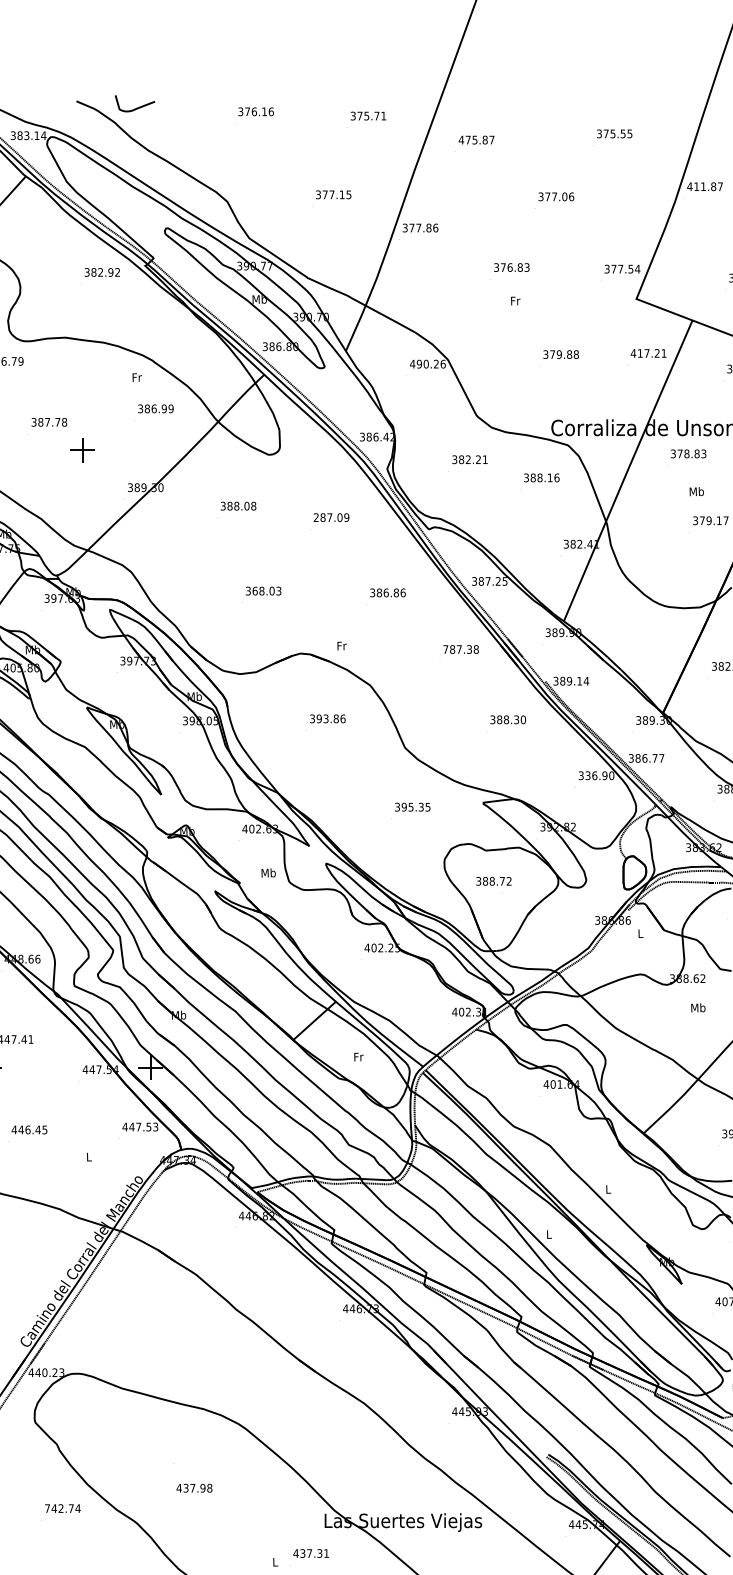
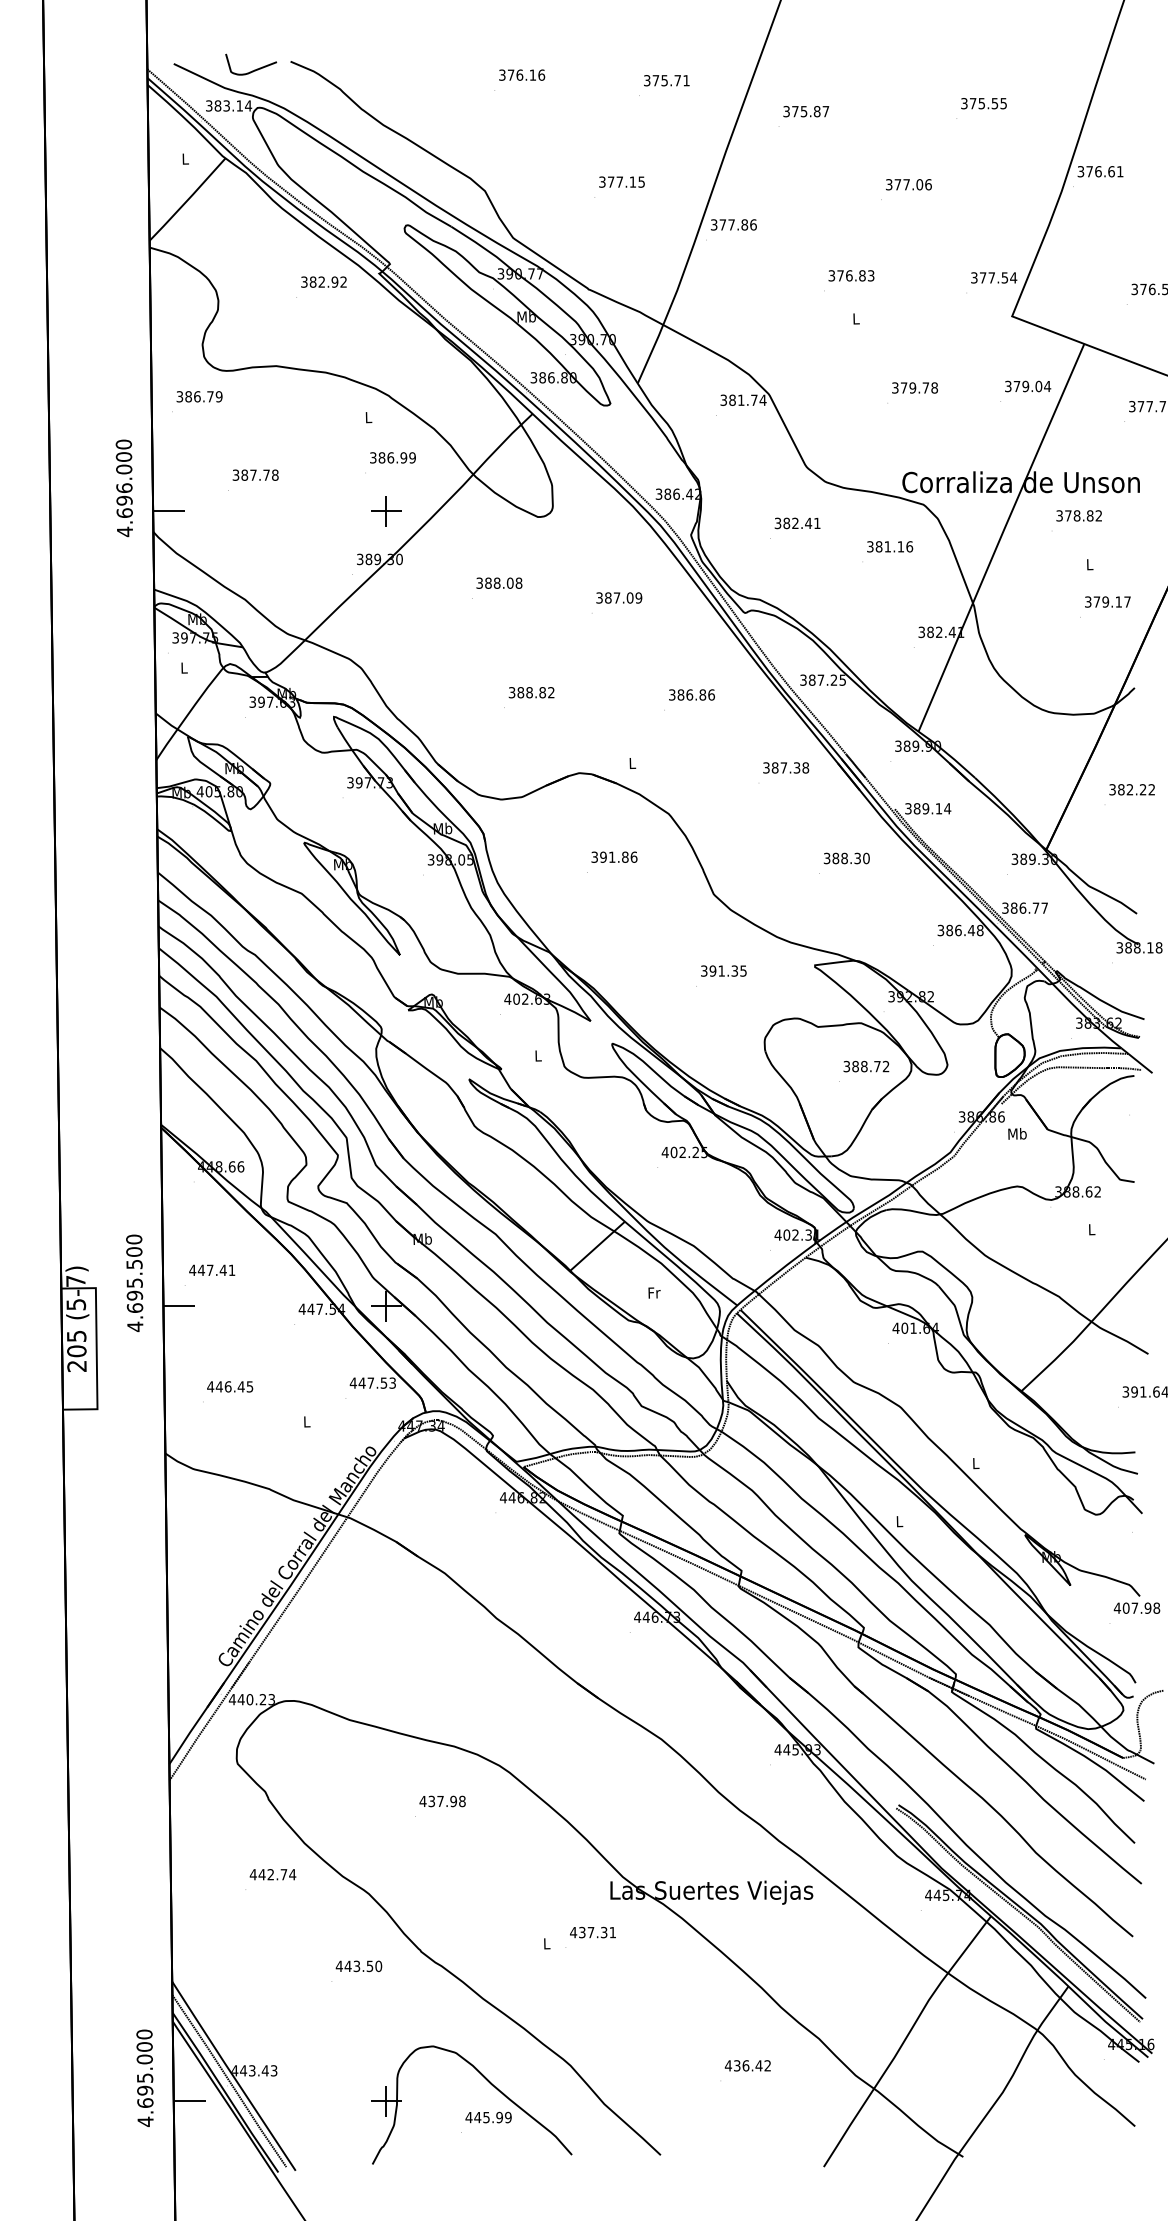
curve: (137, 107) -> (254, 69), moved
text: (461, 140) -> (786, 111), 475.87 -> 375.87
text: (705, 186) -> (1100, 171), 411.87 -> 376.61
text: (515, 300) -> (856, 318), Fr -> L
text: (648, 353) -> (1027, 386), 417.21 -> 379.04
text: (569, 354) -> (925, 387), 379.88 -> 379.78
text: (427, 363) -> (743, 399), 490.26 -> 381.74
text: (137, 377) -> (369, 417), Fr -> L
part: (82, 450) -> (386, 511), moved
text: (703, 453) -> (1098, 515), 378.83 -> 378.82
text: (478, 459) -> (808, 522), 382.21 -> 382.41
text: (539, 477) -> (887, 546), 388.16 -> 381.16
text: (696, 491) -> (1089, 564), Mb -> L
text: (316, 518) -> (599, 598), 287.09 -> 387.09
text: (266, 590) -> (535, 692), 368.03 -> 388.82
text: (341, 646) -> (632, 763), Fr -> L
text: (445, 649) -> (766, 767), 787.38 -> 387.38
text: (326, 718) -> (612, 856), 393.86 -> 391.86
text: (599, 775) -> (964, 930), 336.90 -> 386.48
text: (410, 806) -> (721, 970), 395.35 -> 391.35
text: (268, 872) -> (538, 1055), Mb -> L
text: (493, 881) -> (866, 1066), moved
text: (640, 933) -> (1017, 1133), L -> Mb
text: (698, 1007) -> (1091, 1229), Mb -> L
text: (194, 1488) -> (442, 1801), moved
text: (46, 1508) -> (252, 1874), 742.74 -> 442.74

